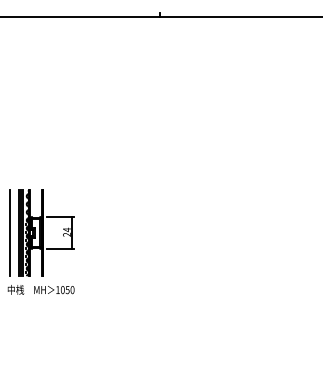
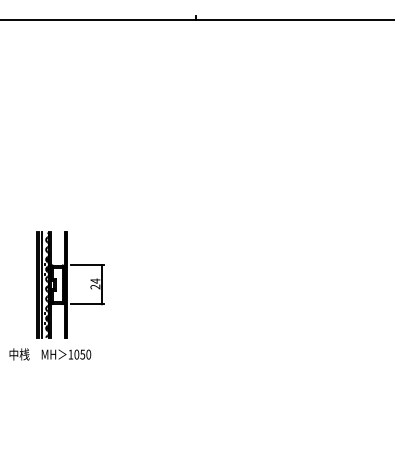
line: (10, 232) -> (12, 284), removed
part: (46, 232) -> (70, 284), moved

